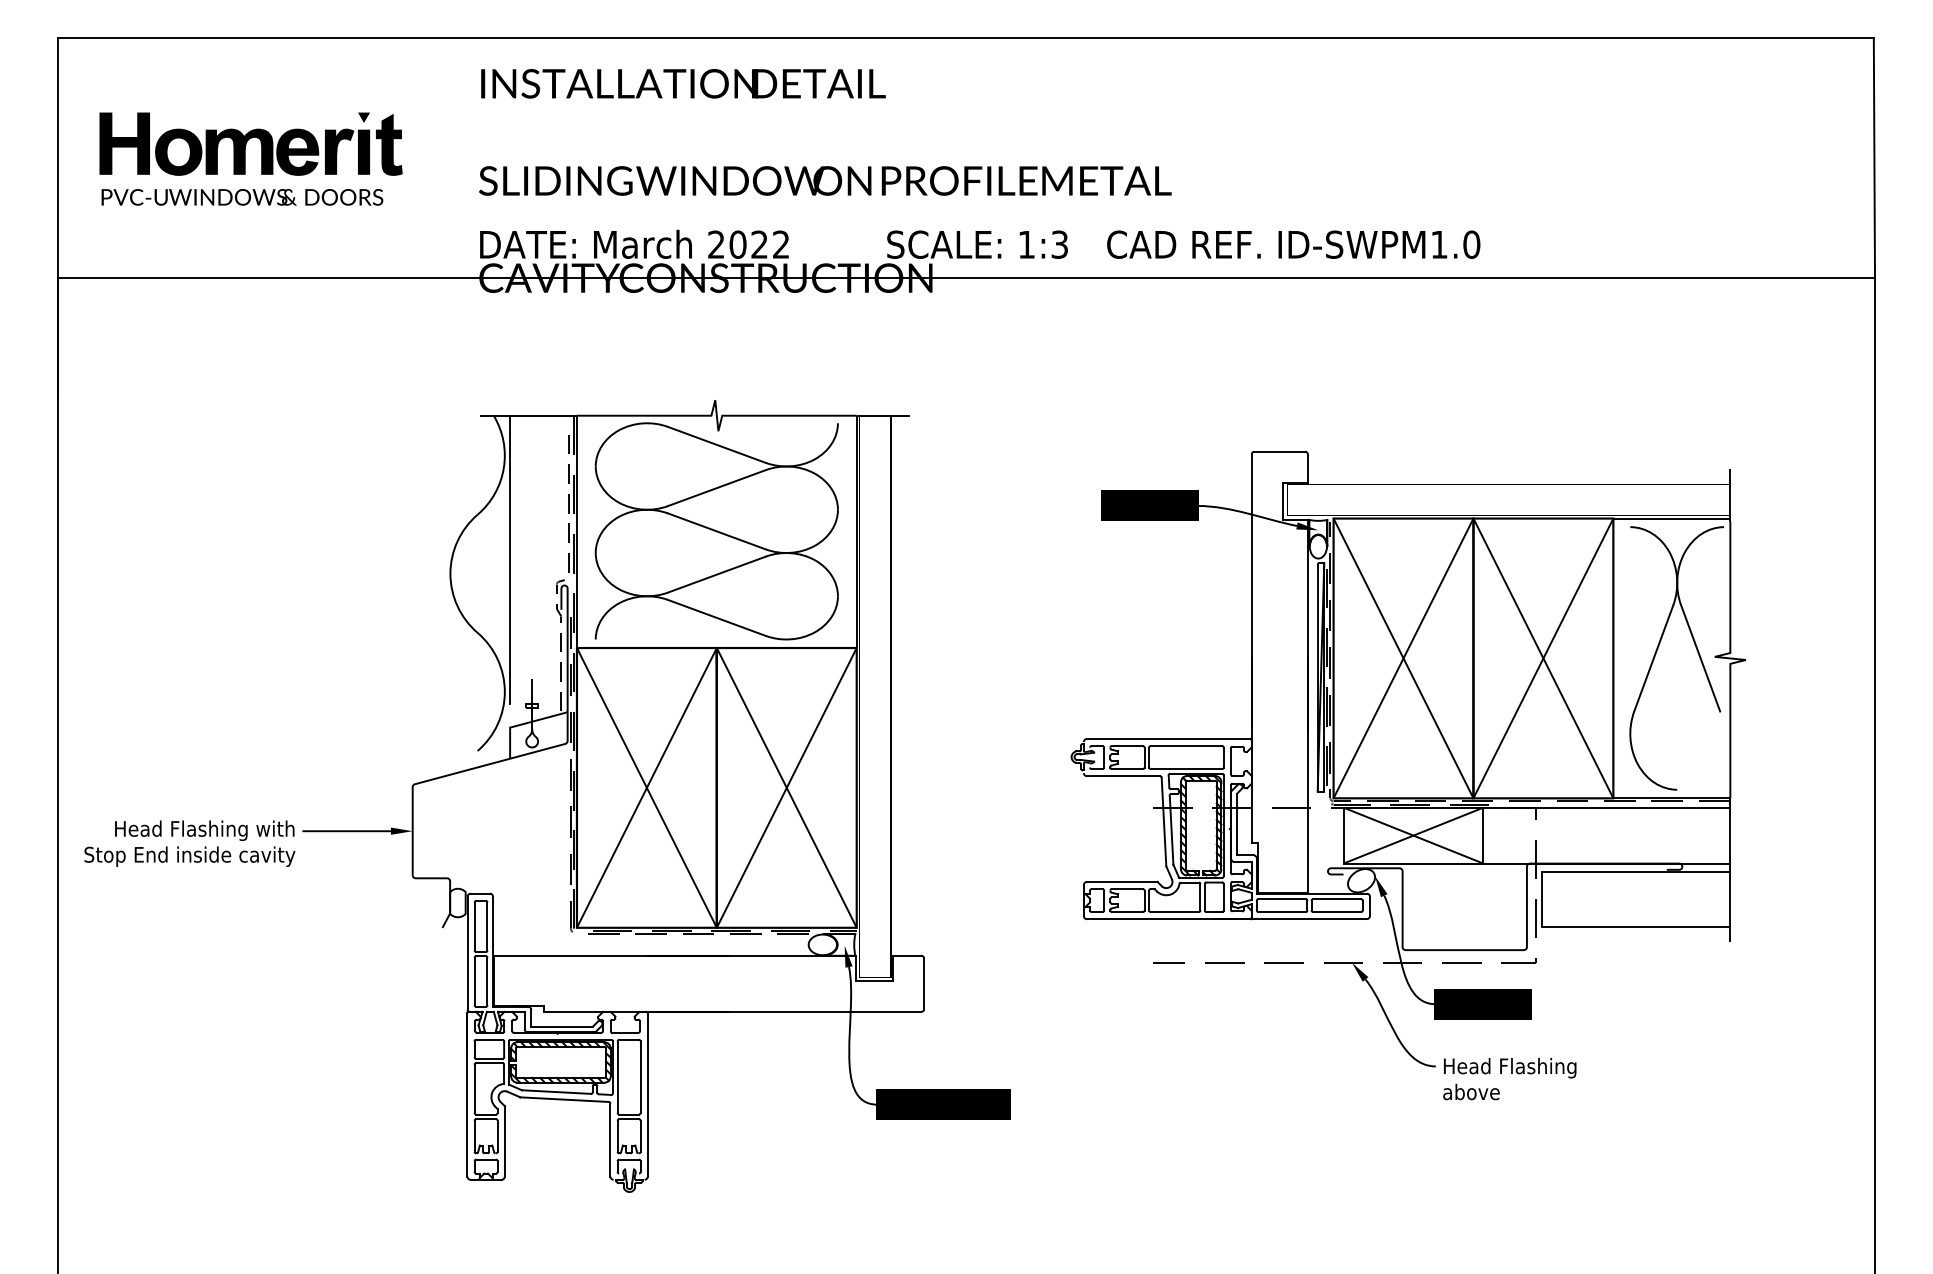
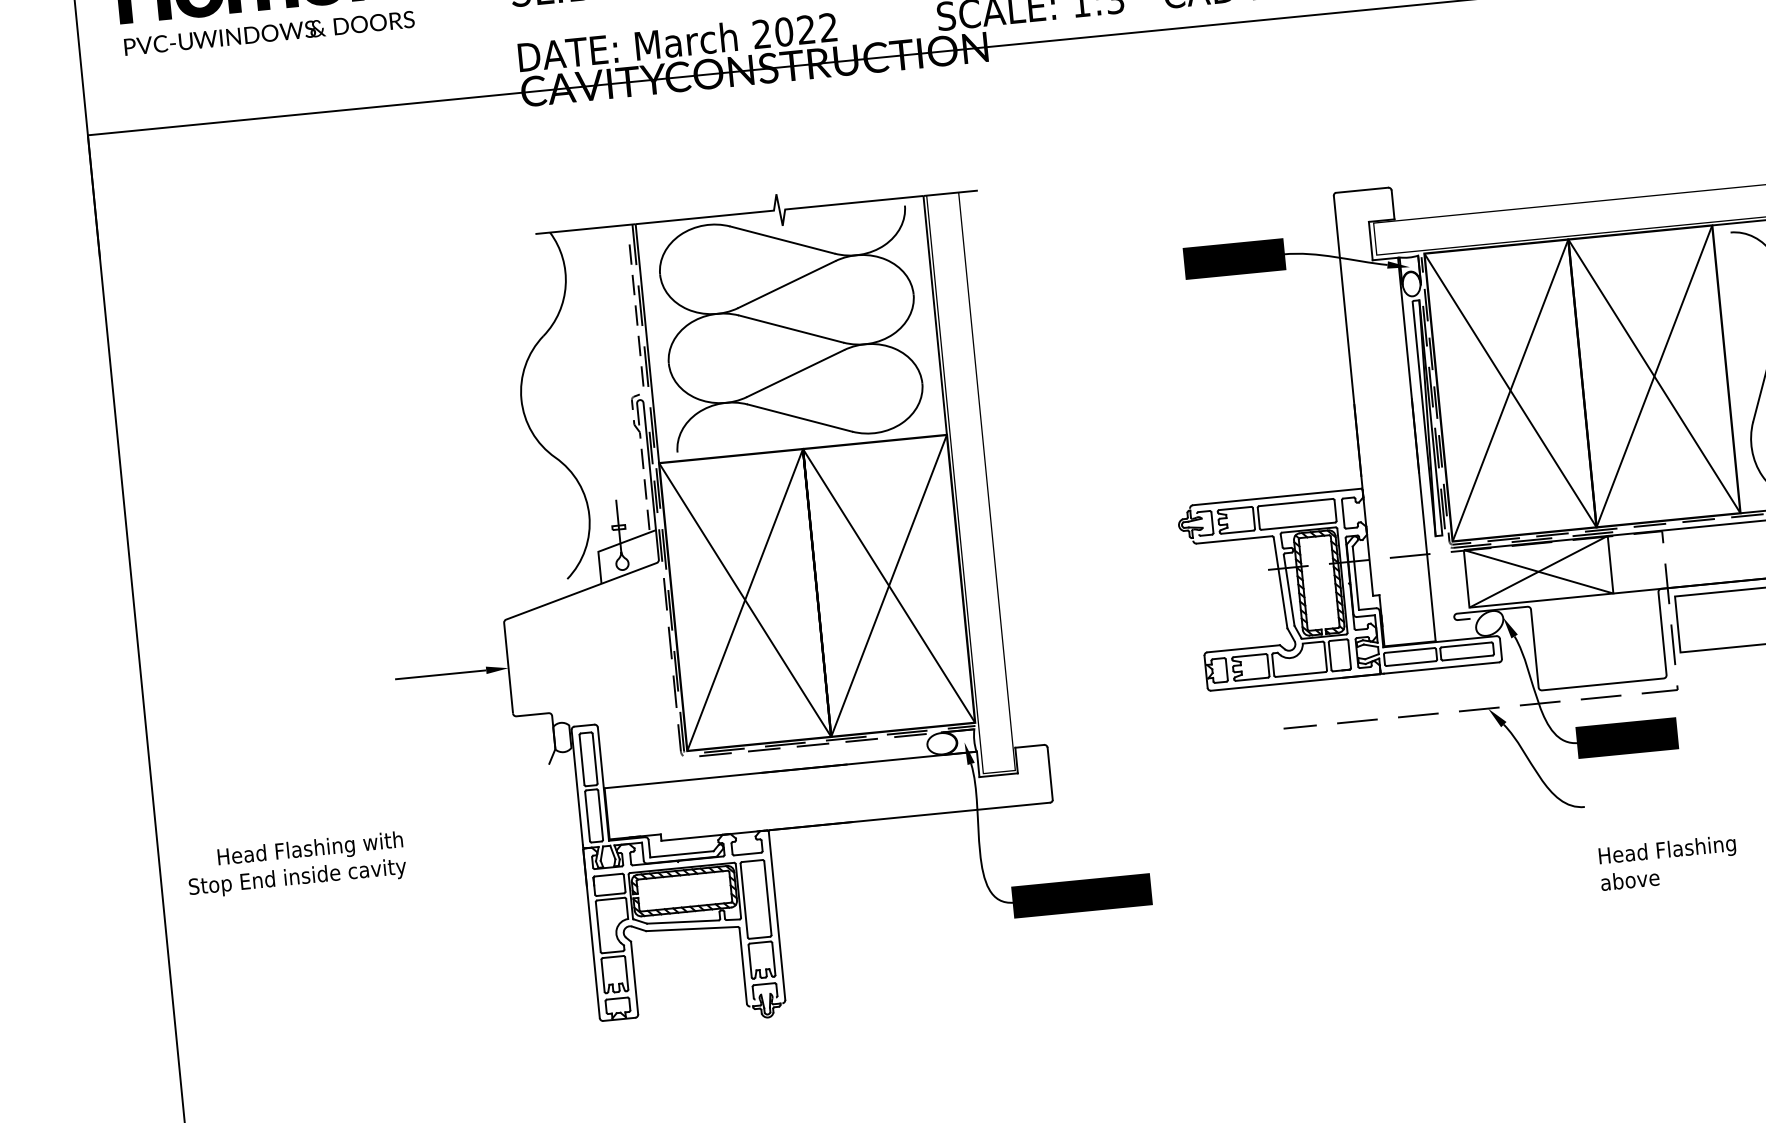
line: (510, 559) -> (581, 378), removed
text: (189, 843) -> (296, 864), moved
text: (1509, 1079) -> (1667, 863), moved

